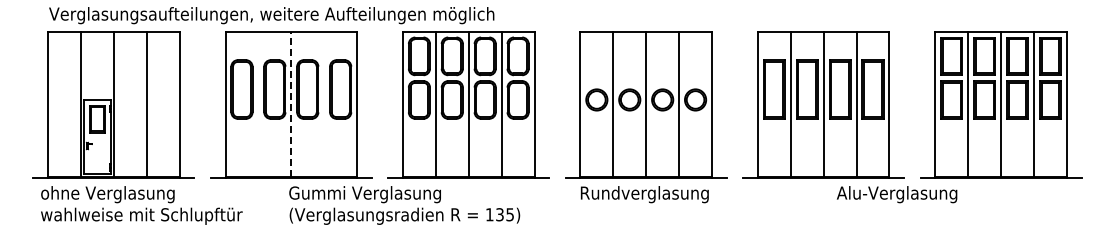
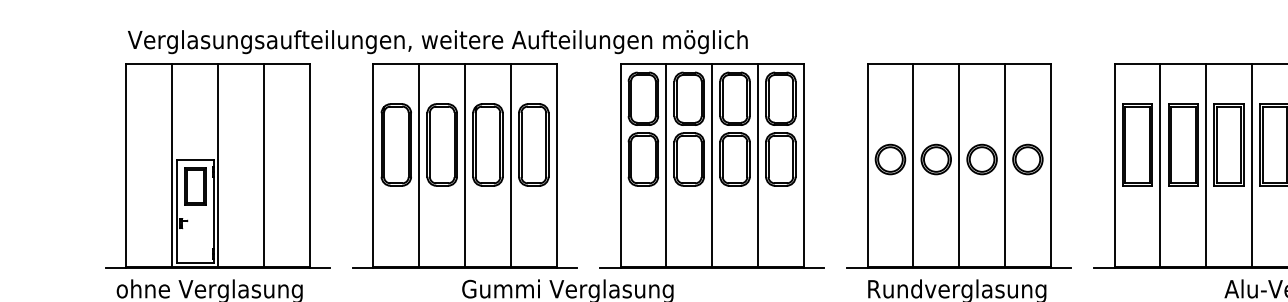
line: (258, 104) -> (419, 165), added
line: (291, 104) -> (465, 165), dashed -> solid
line: (324, 104) -> (511, 165), added

